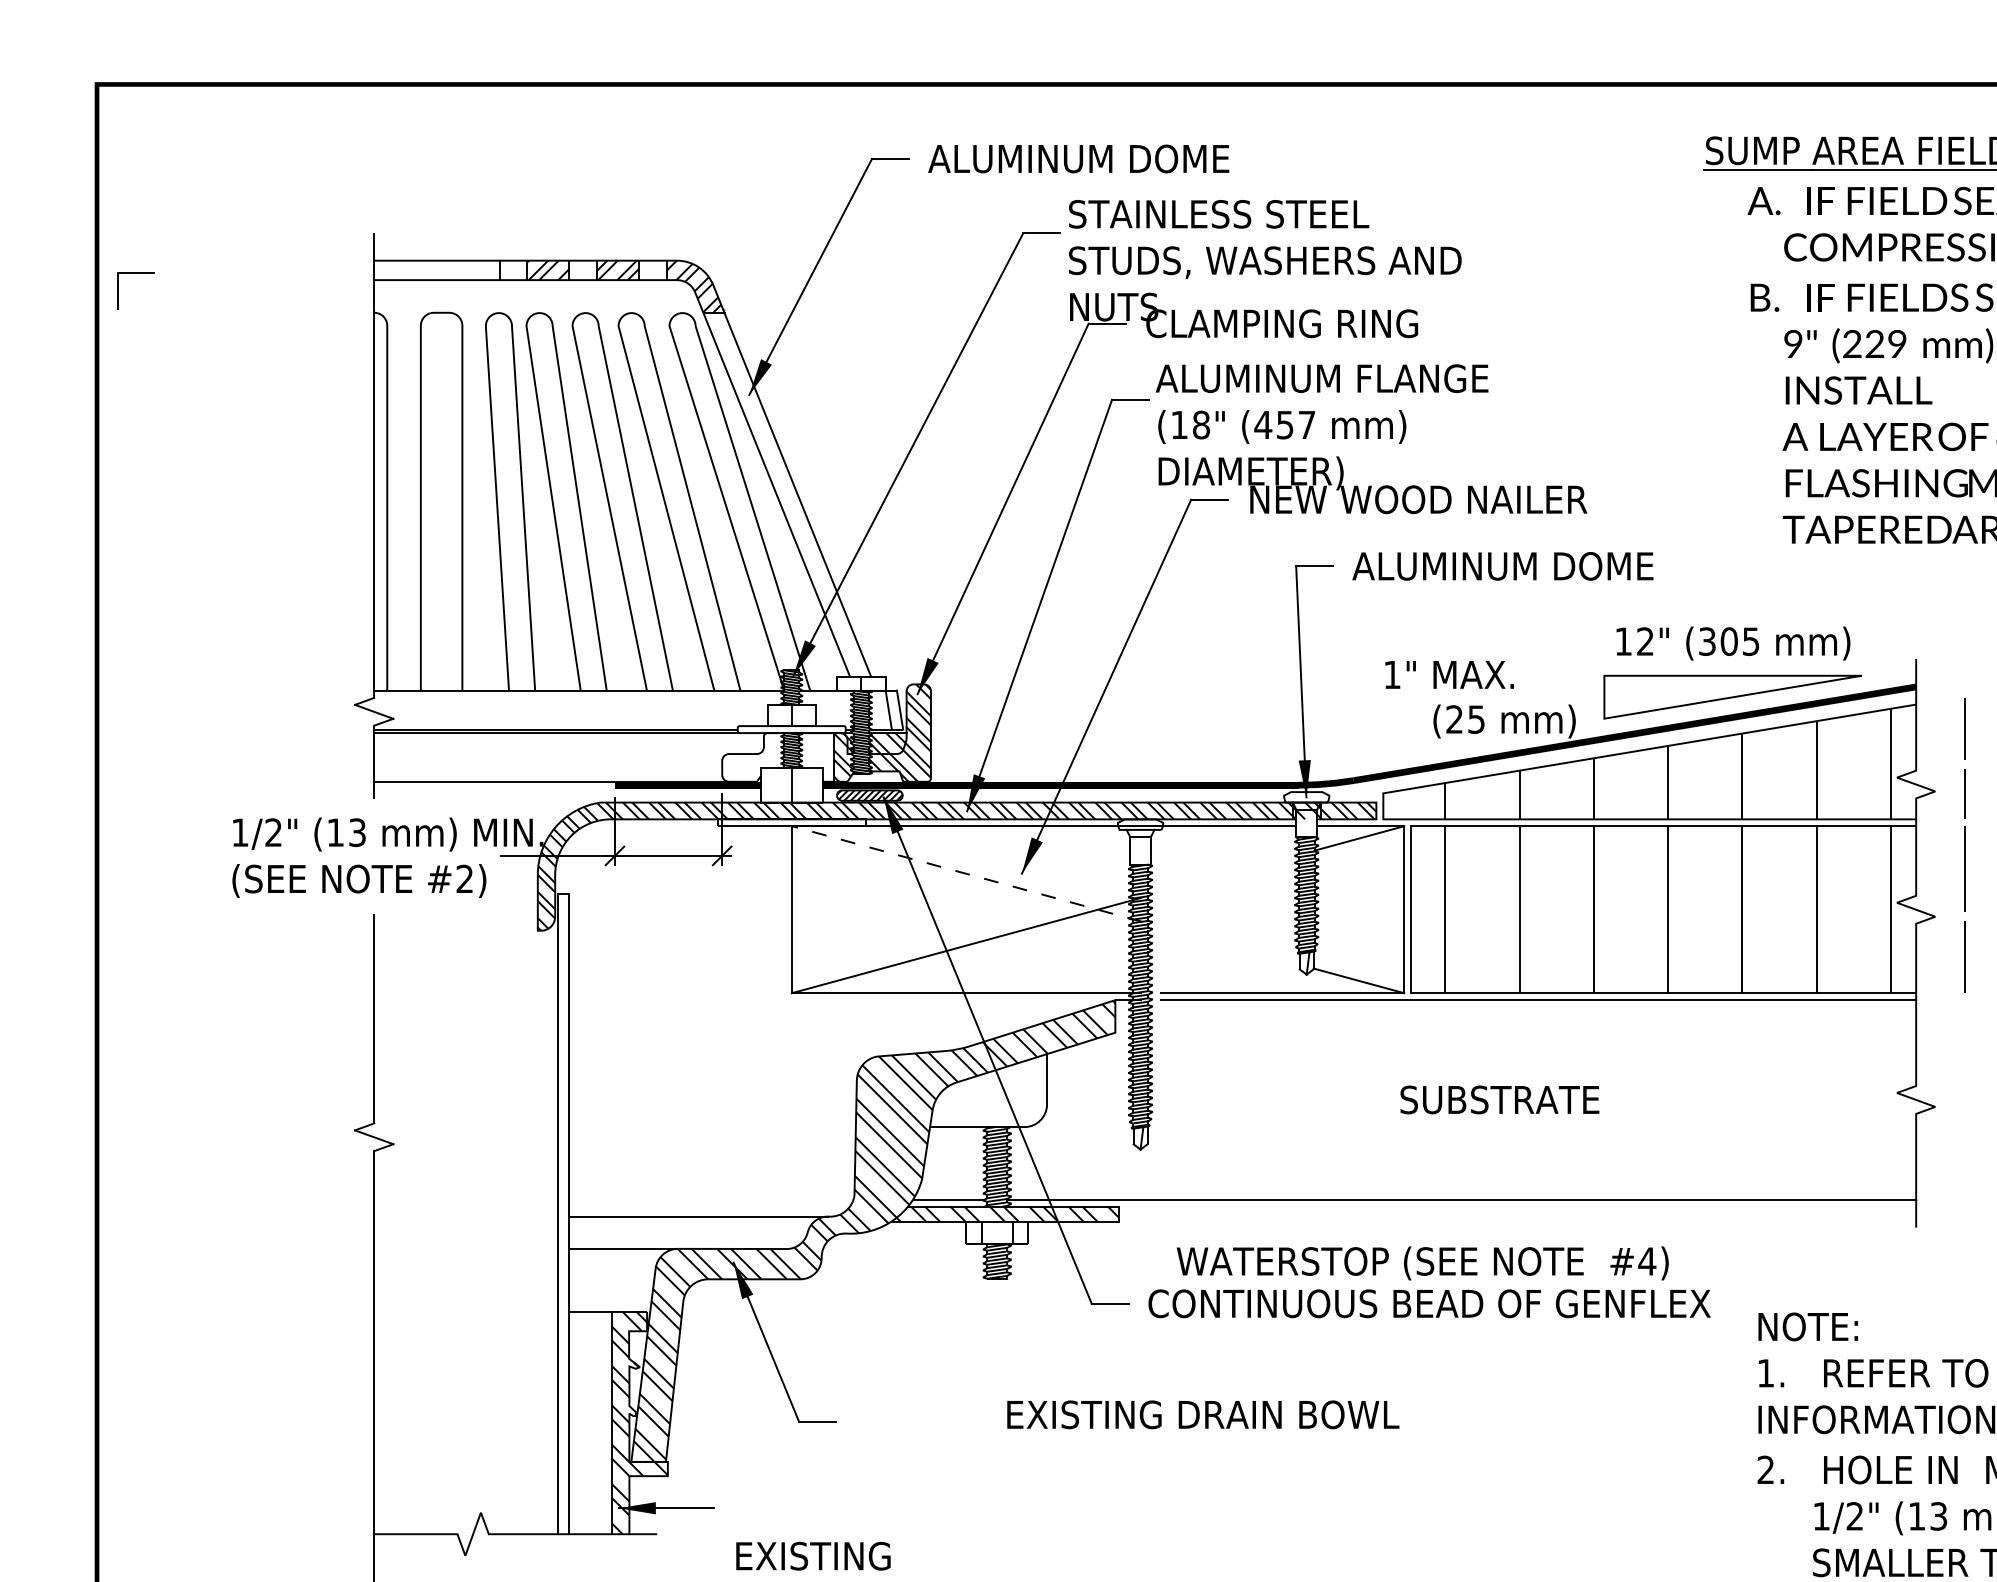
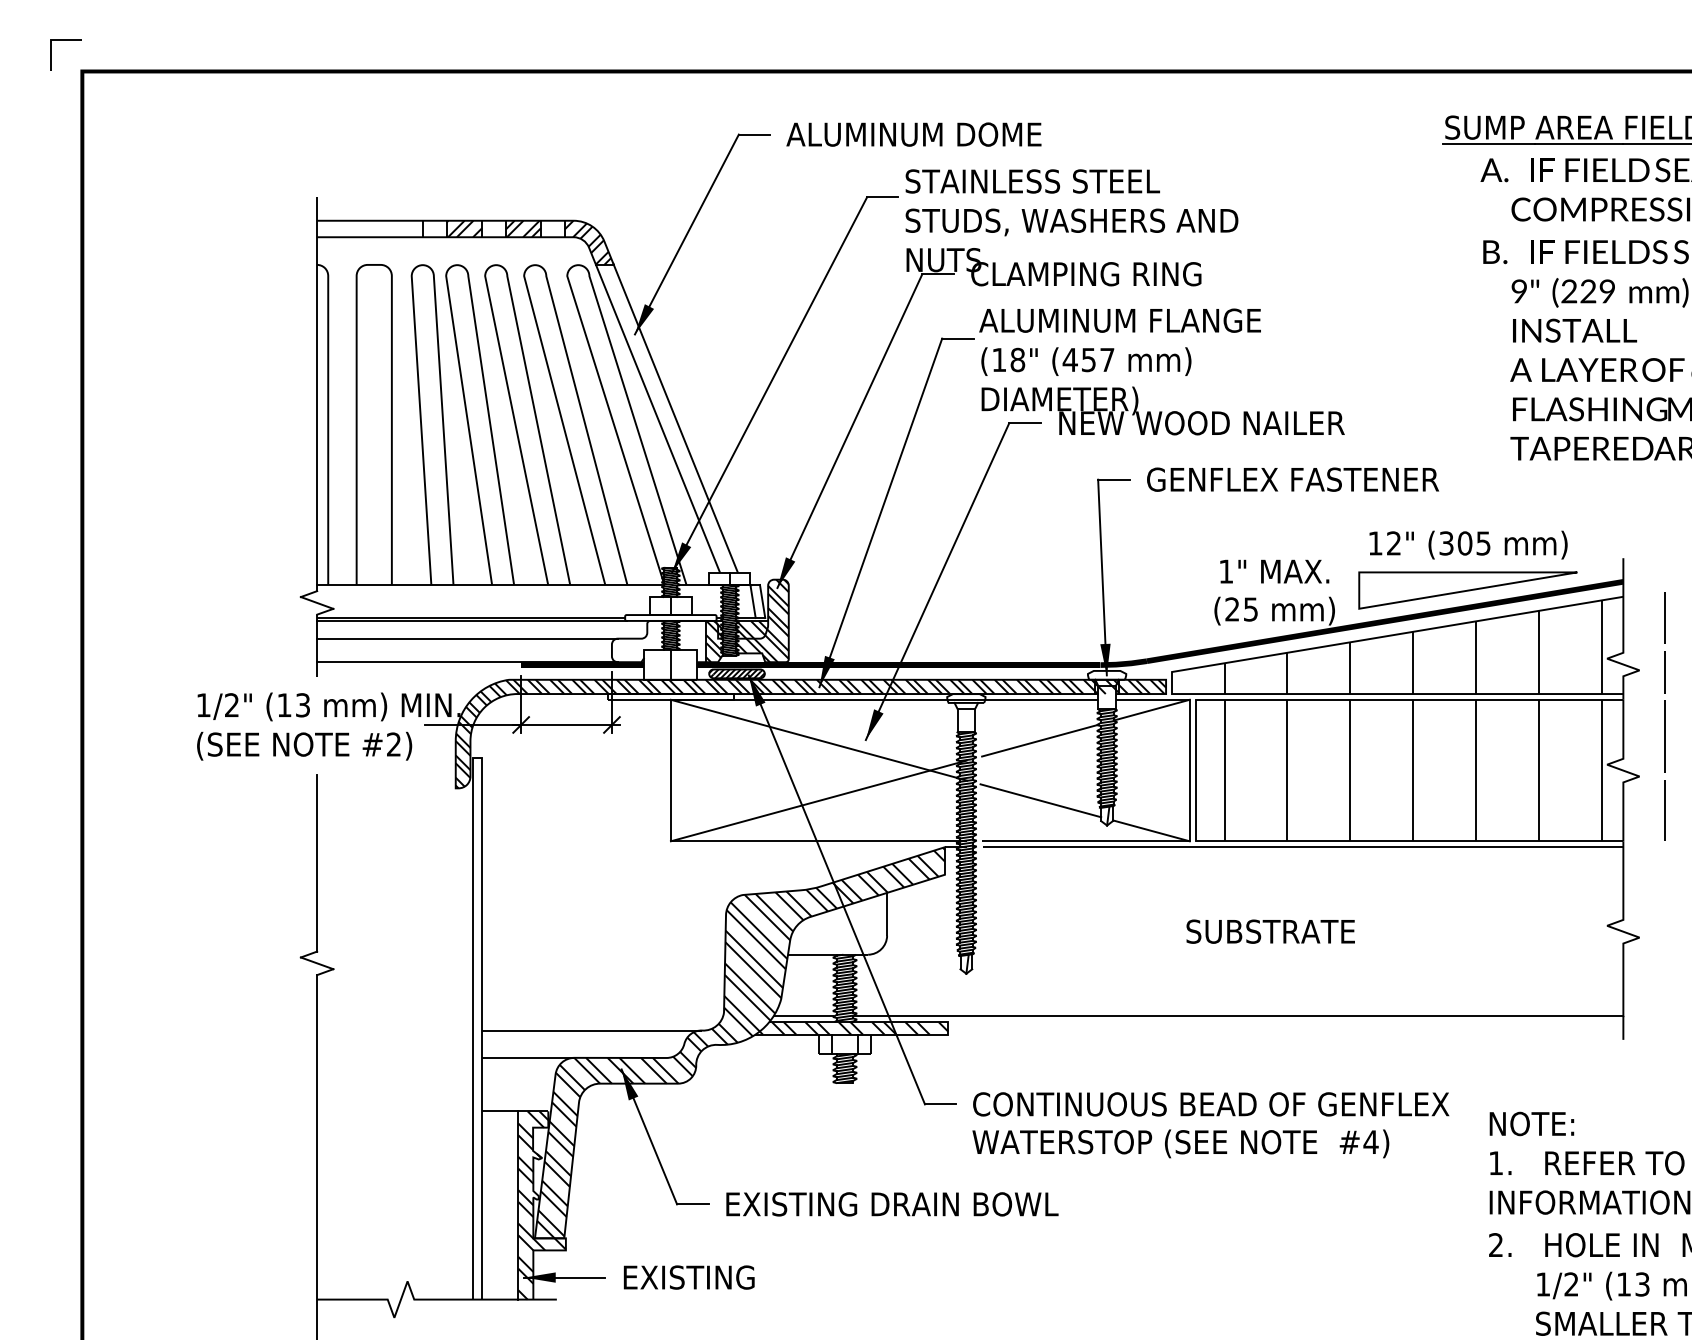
line: (135, 273) -> (65, 40), moved
text: (1525, 566) -> (1292, 479), ALUMINUM DOME -> GENFLEX FASTENER
text: (1449, 674) -> (1274, 571), moved
line: (551, 754) -> (467, 639), added
line: (966, 873) -> (818, 739), dashed -> solid
line: (1226, 874) -> (1039, 740), added
line: (1228, 944) -> (1040, 800), added
text: (1422, 1263) -> (1180, 1143), moved
text: (1203, 1414) -> (892, 1204), moved
text: (813, 1555) -> (689, 1276), moved

